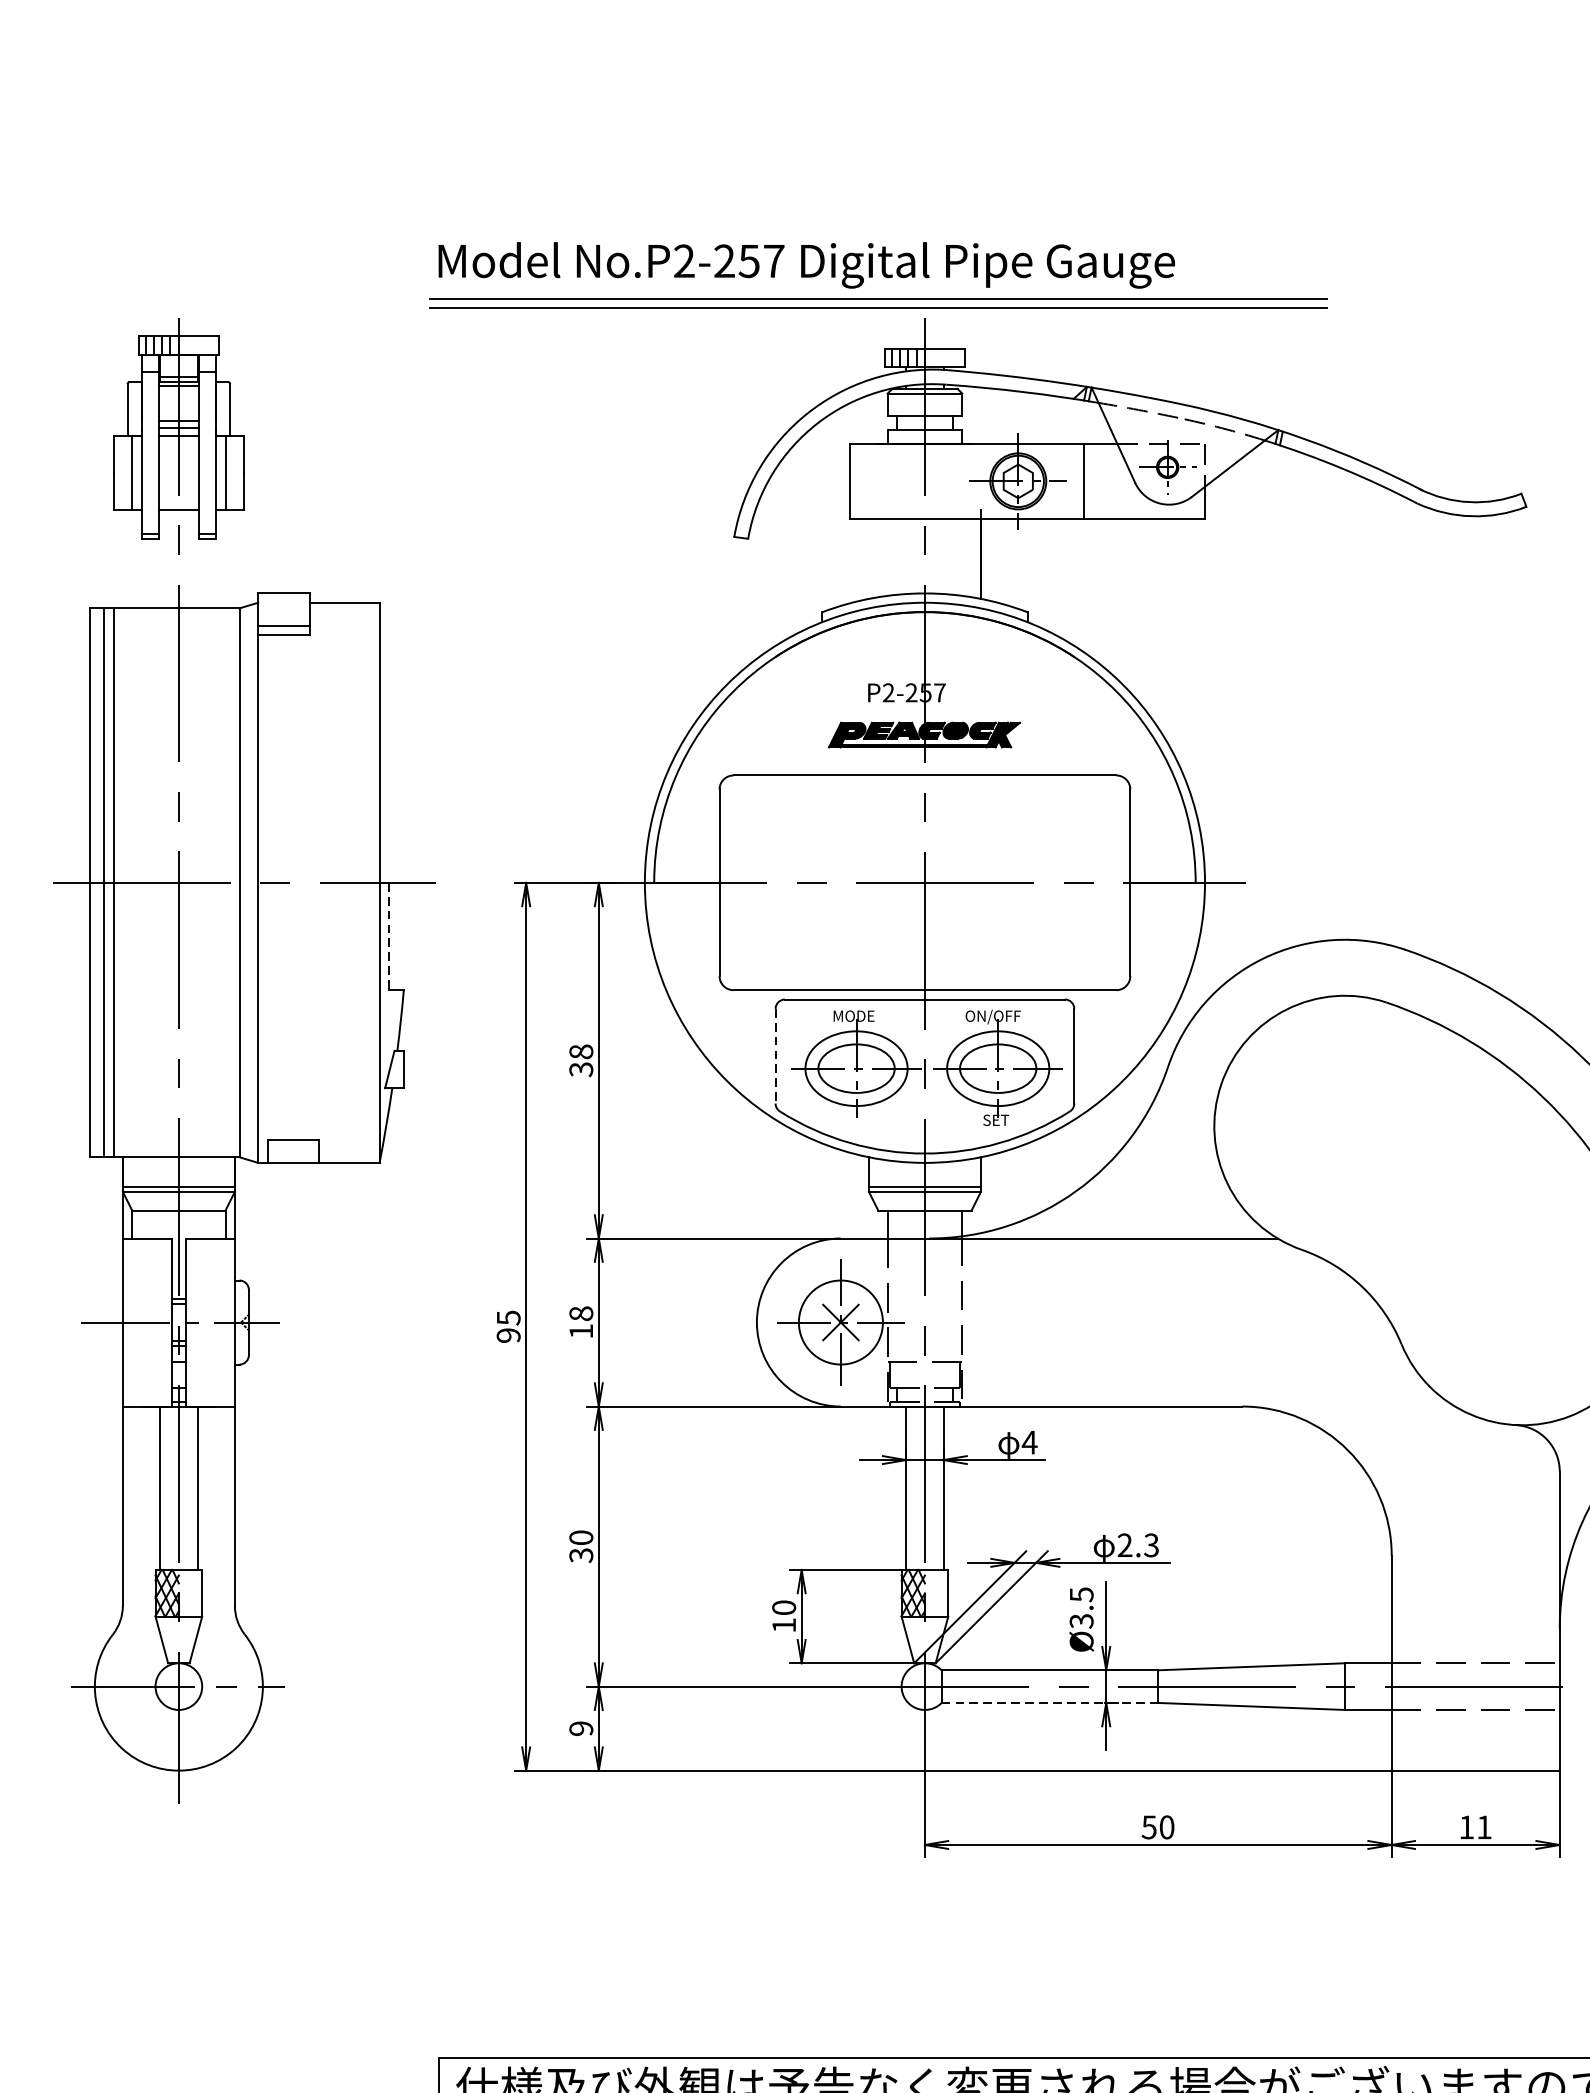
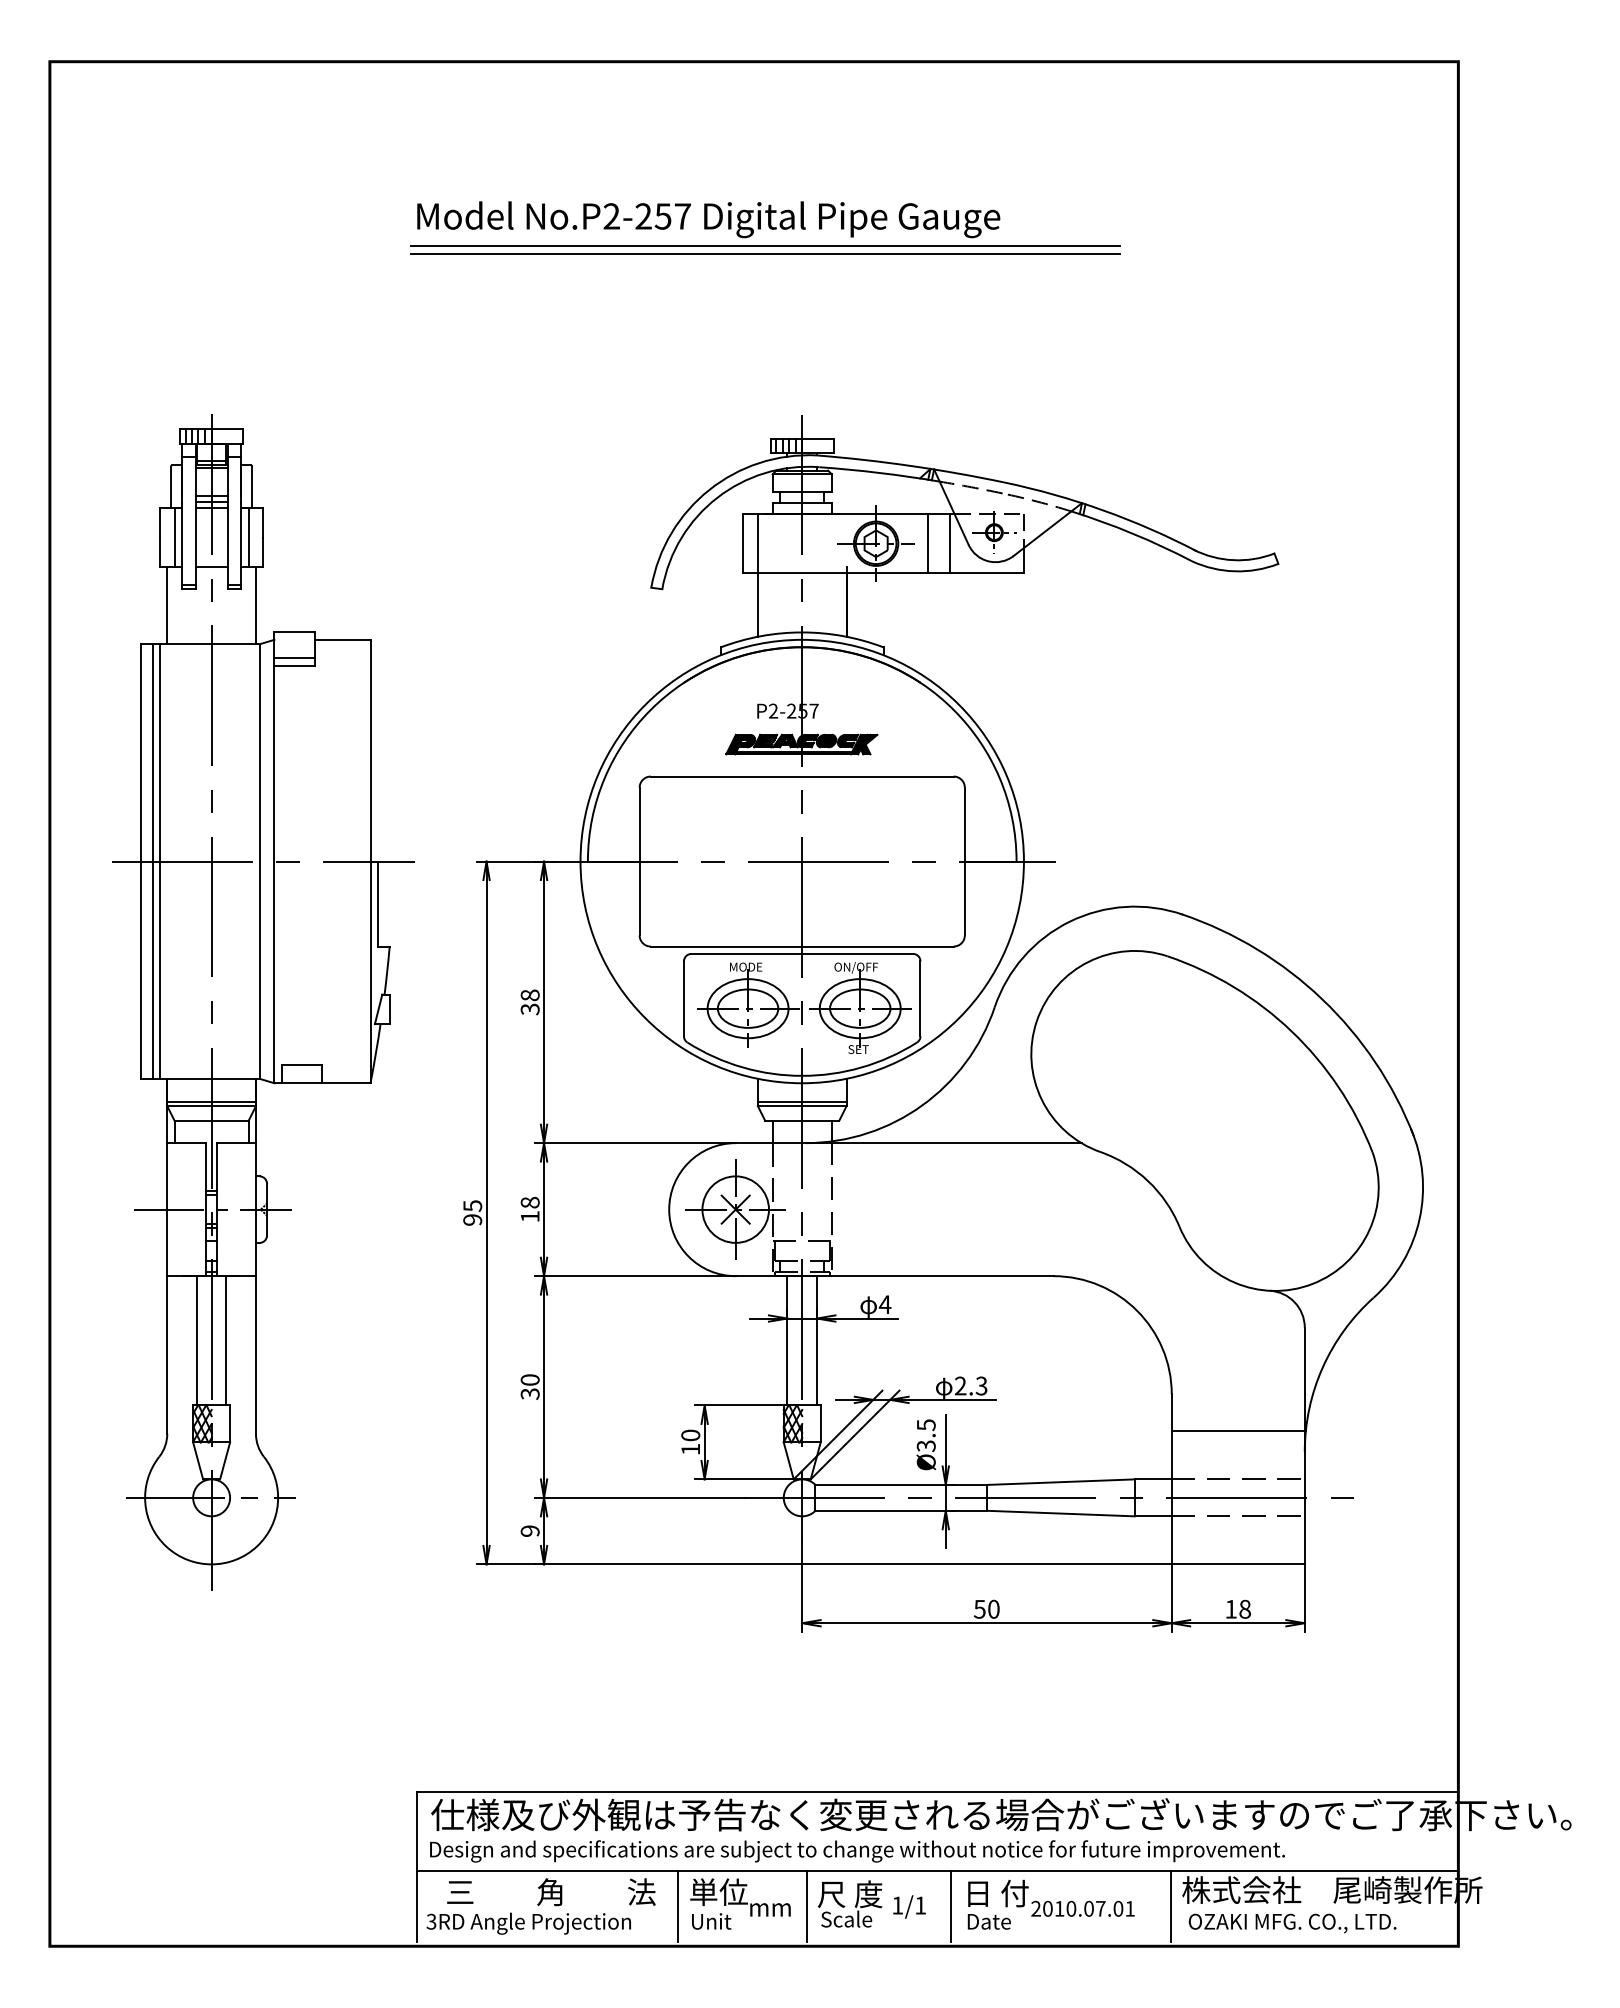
part: (878, 275) -> (765, 227), moved
line: (1112, 481) -> (950, 543), added
line: (868, 521) -> (757, 575), added
line: (123, 559) -> (167, 605), added
line: (234, 559) -> (255, 605), added
line: (388, 937) -> (377, 904), dashed -> solid
line: (774, 1057) -> (683, 999), dashed -> solid
line: (1476, 1602) -> (1238, 1431), added
line: (1050, 1702) -> (901, 1510), dashed -> solid
text: (1483, 1826) -> (1244, 1608), 11 -> 18

